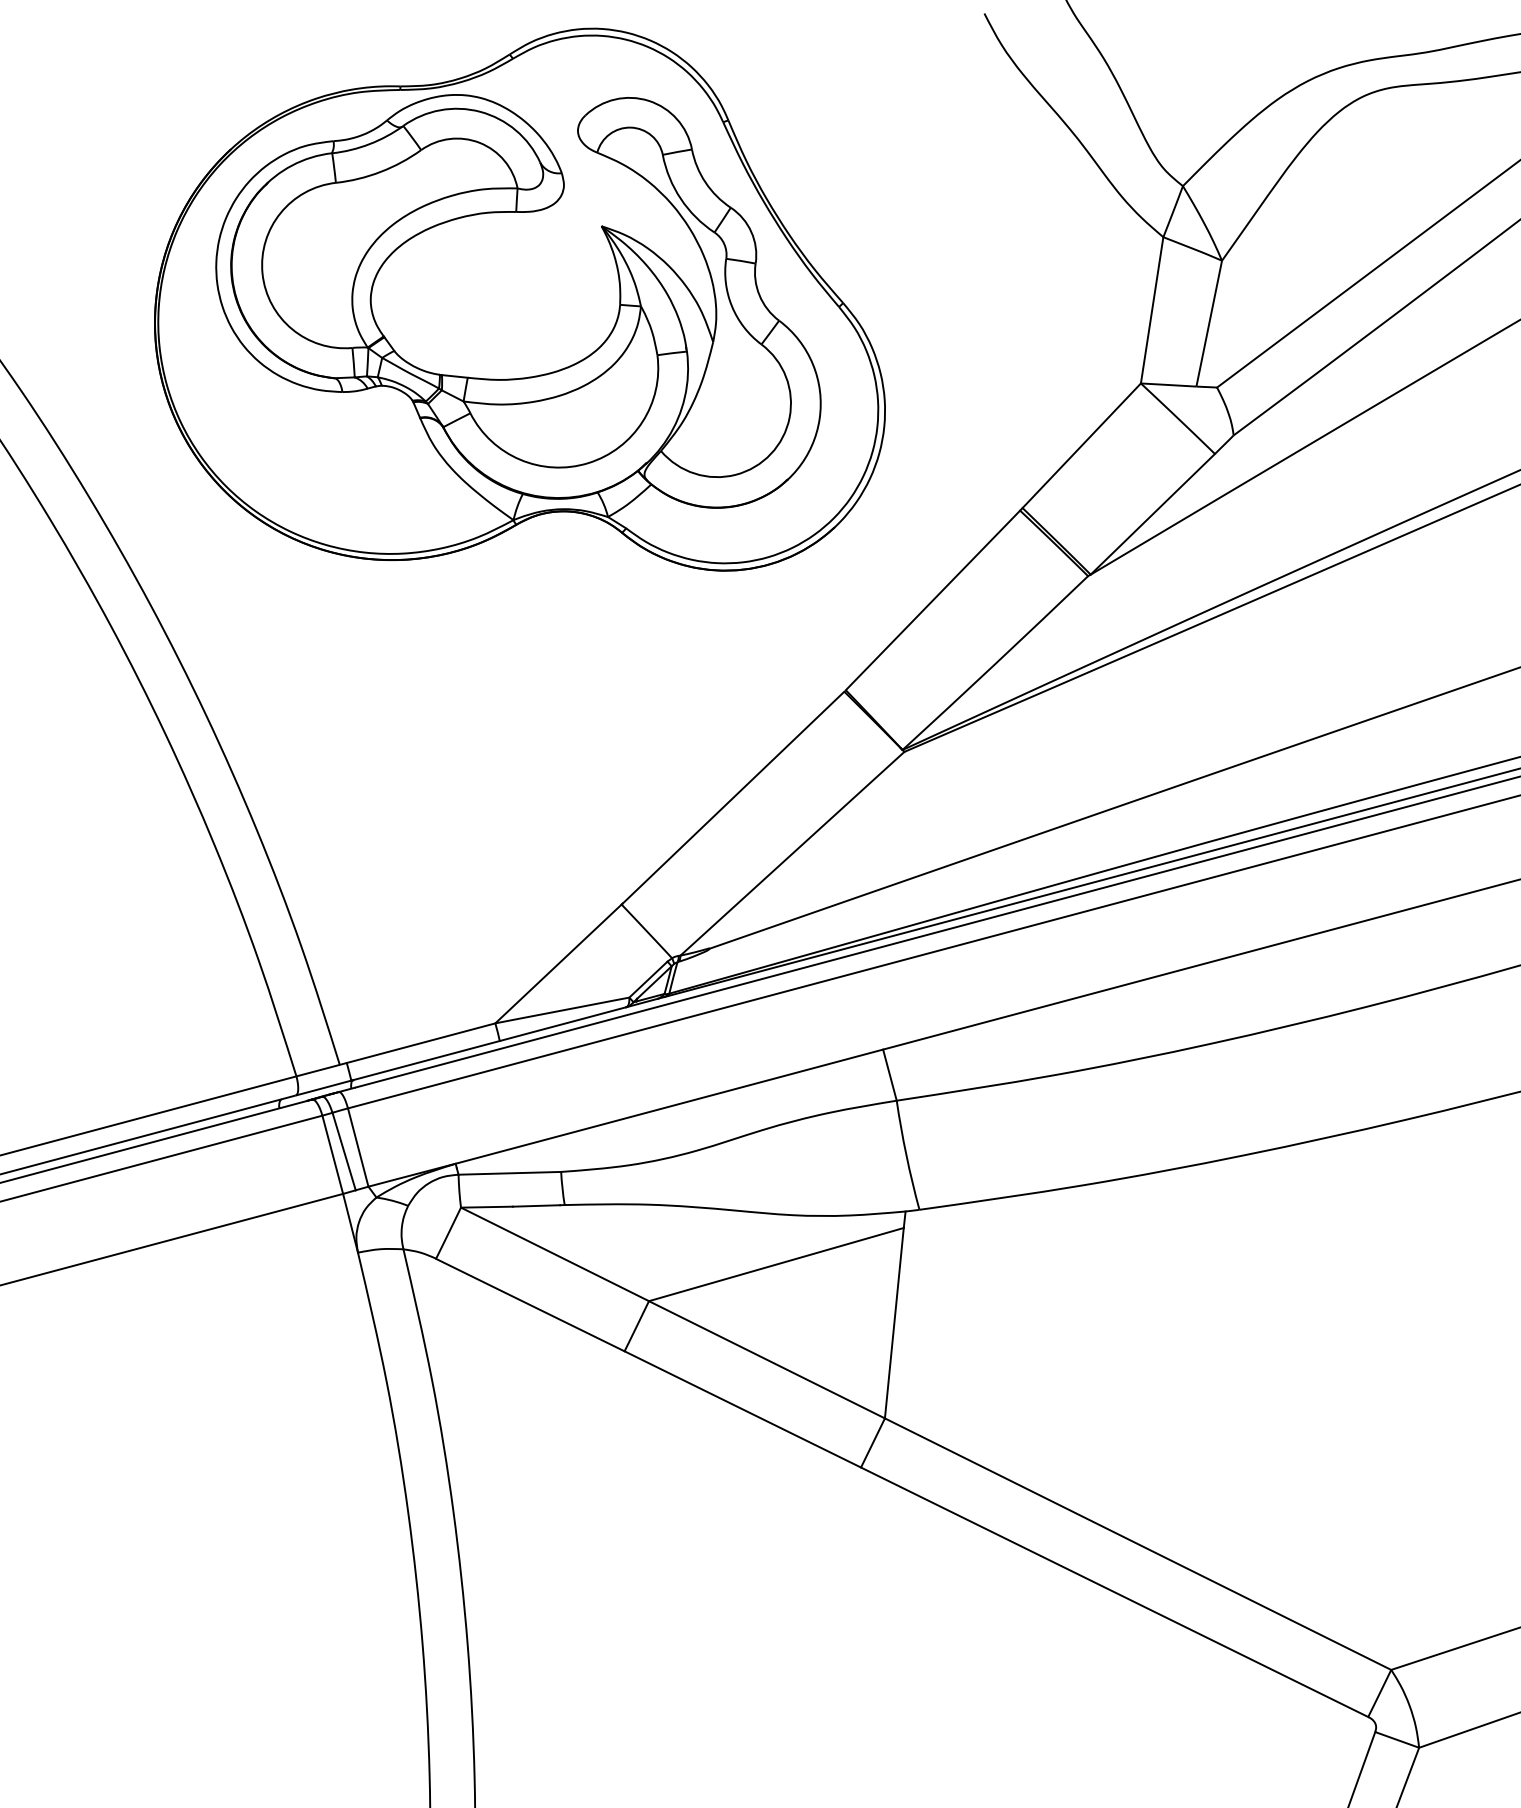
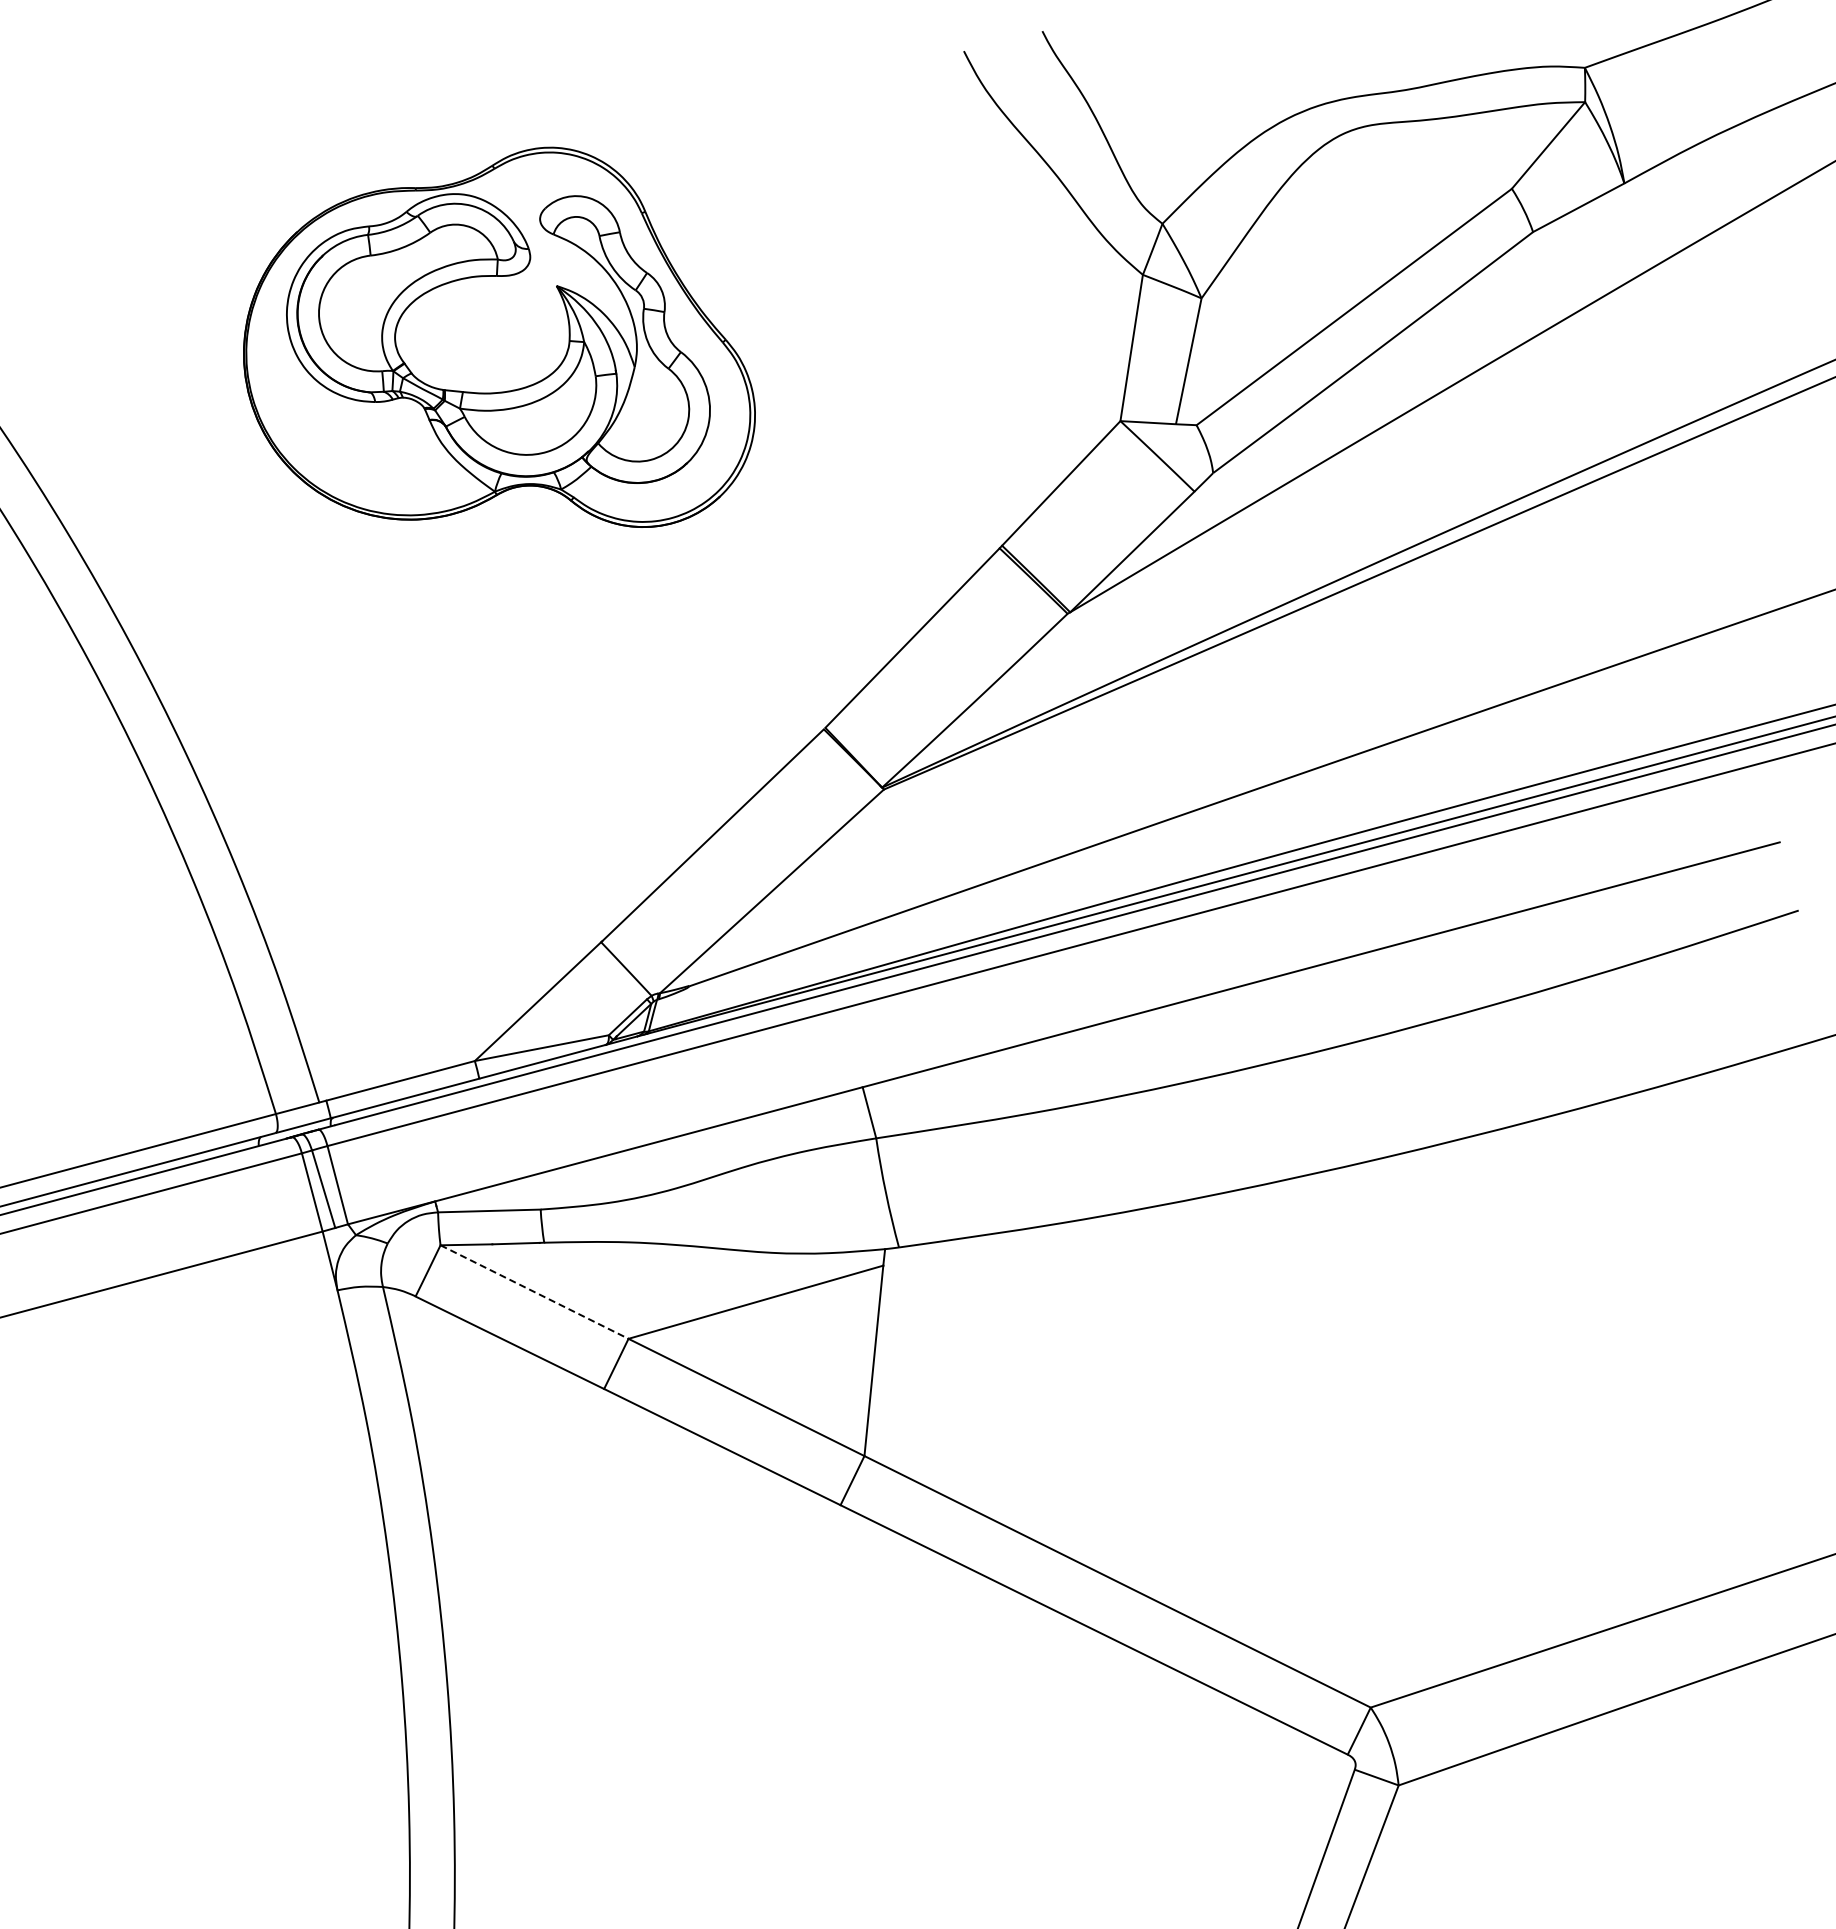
part: (519, 299) -> (499, 337), size x0.7
line: (554, 1254) -> (534, 1292), solid -> dashed

